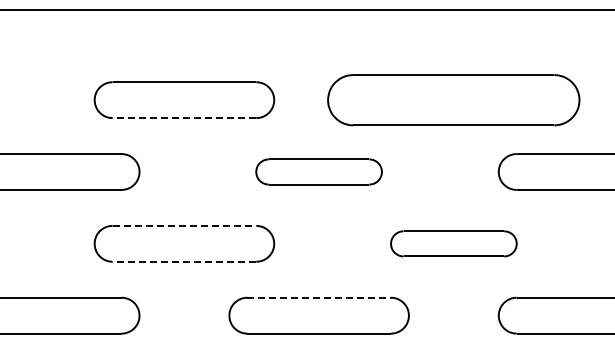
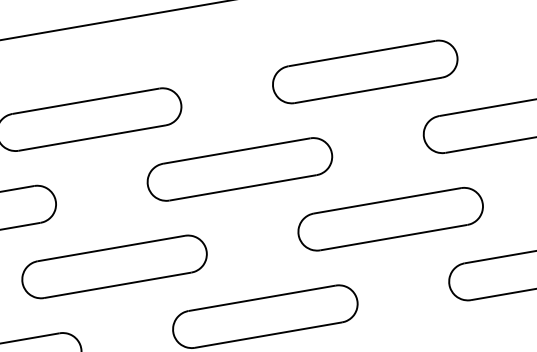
part: (453, 99) -> (364, 71), size x0.71
line: (184, 118) -> (92, 138), dashed -> solid
part: (318, 171) -> (239, 169), size x1.43
line: (184, 225) -> (111, 248), dashed -> solid
part: (453, 243) -> (390, 218), size x1.43
line: (184, 261) -> (117, 285), dashed -> solid
line: (319, 297) -> (262, 298), dashed -> solid

